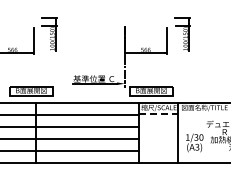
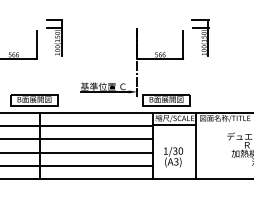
line: (158, 114) -> (174, 125), dashed -> solid
text: (194, 142) -> (173, 156), moved

